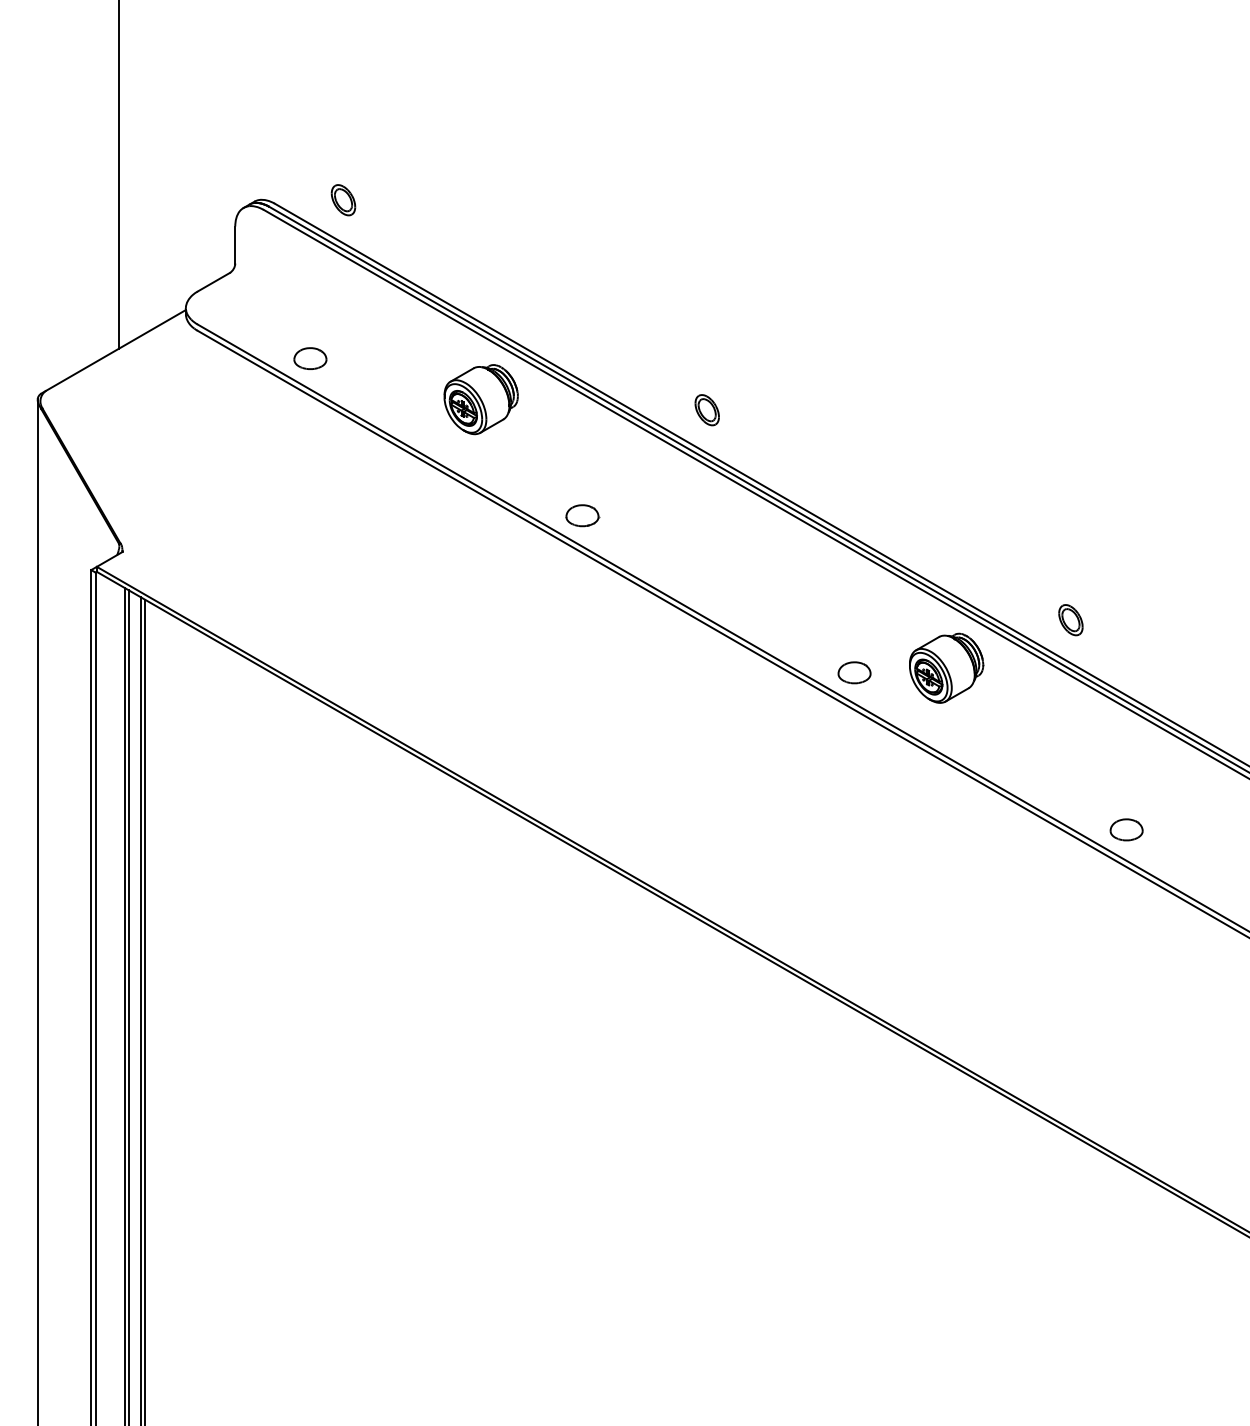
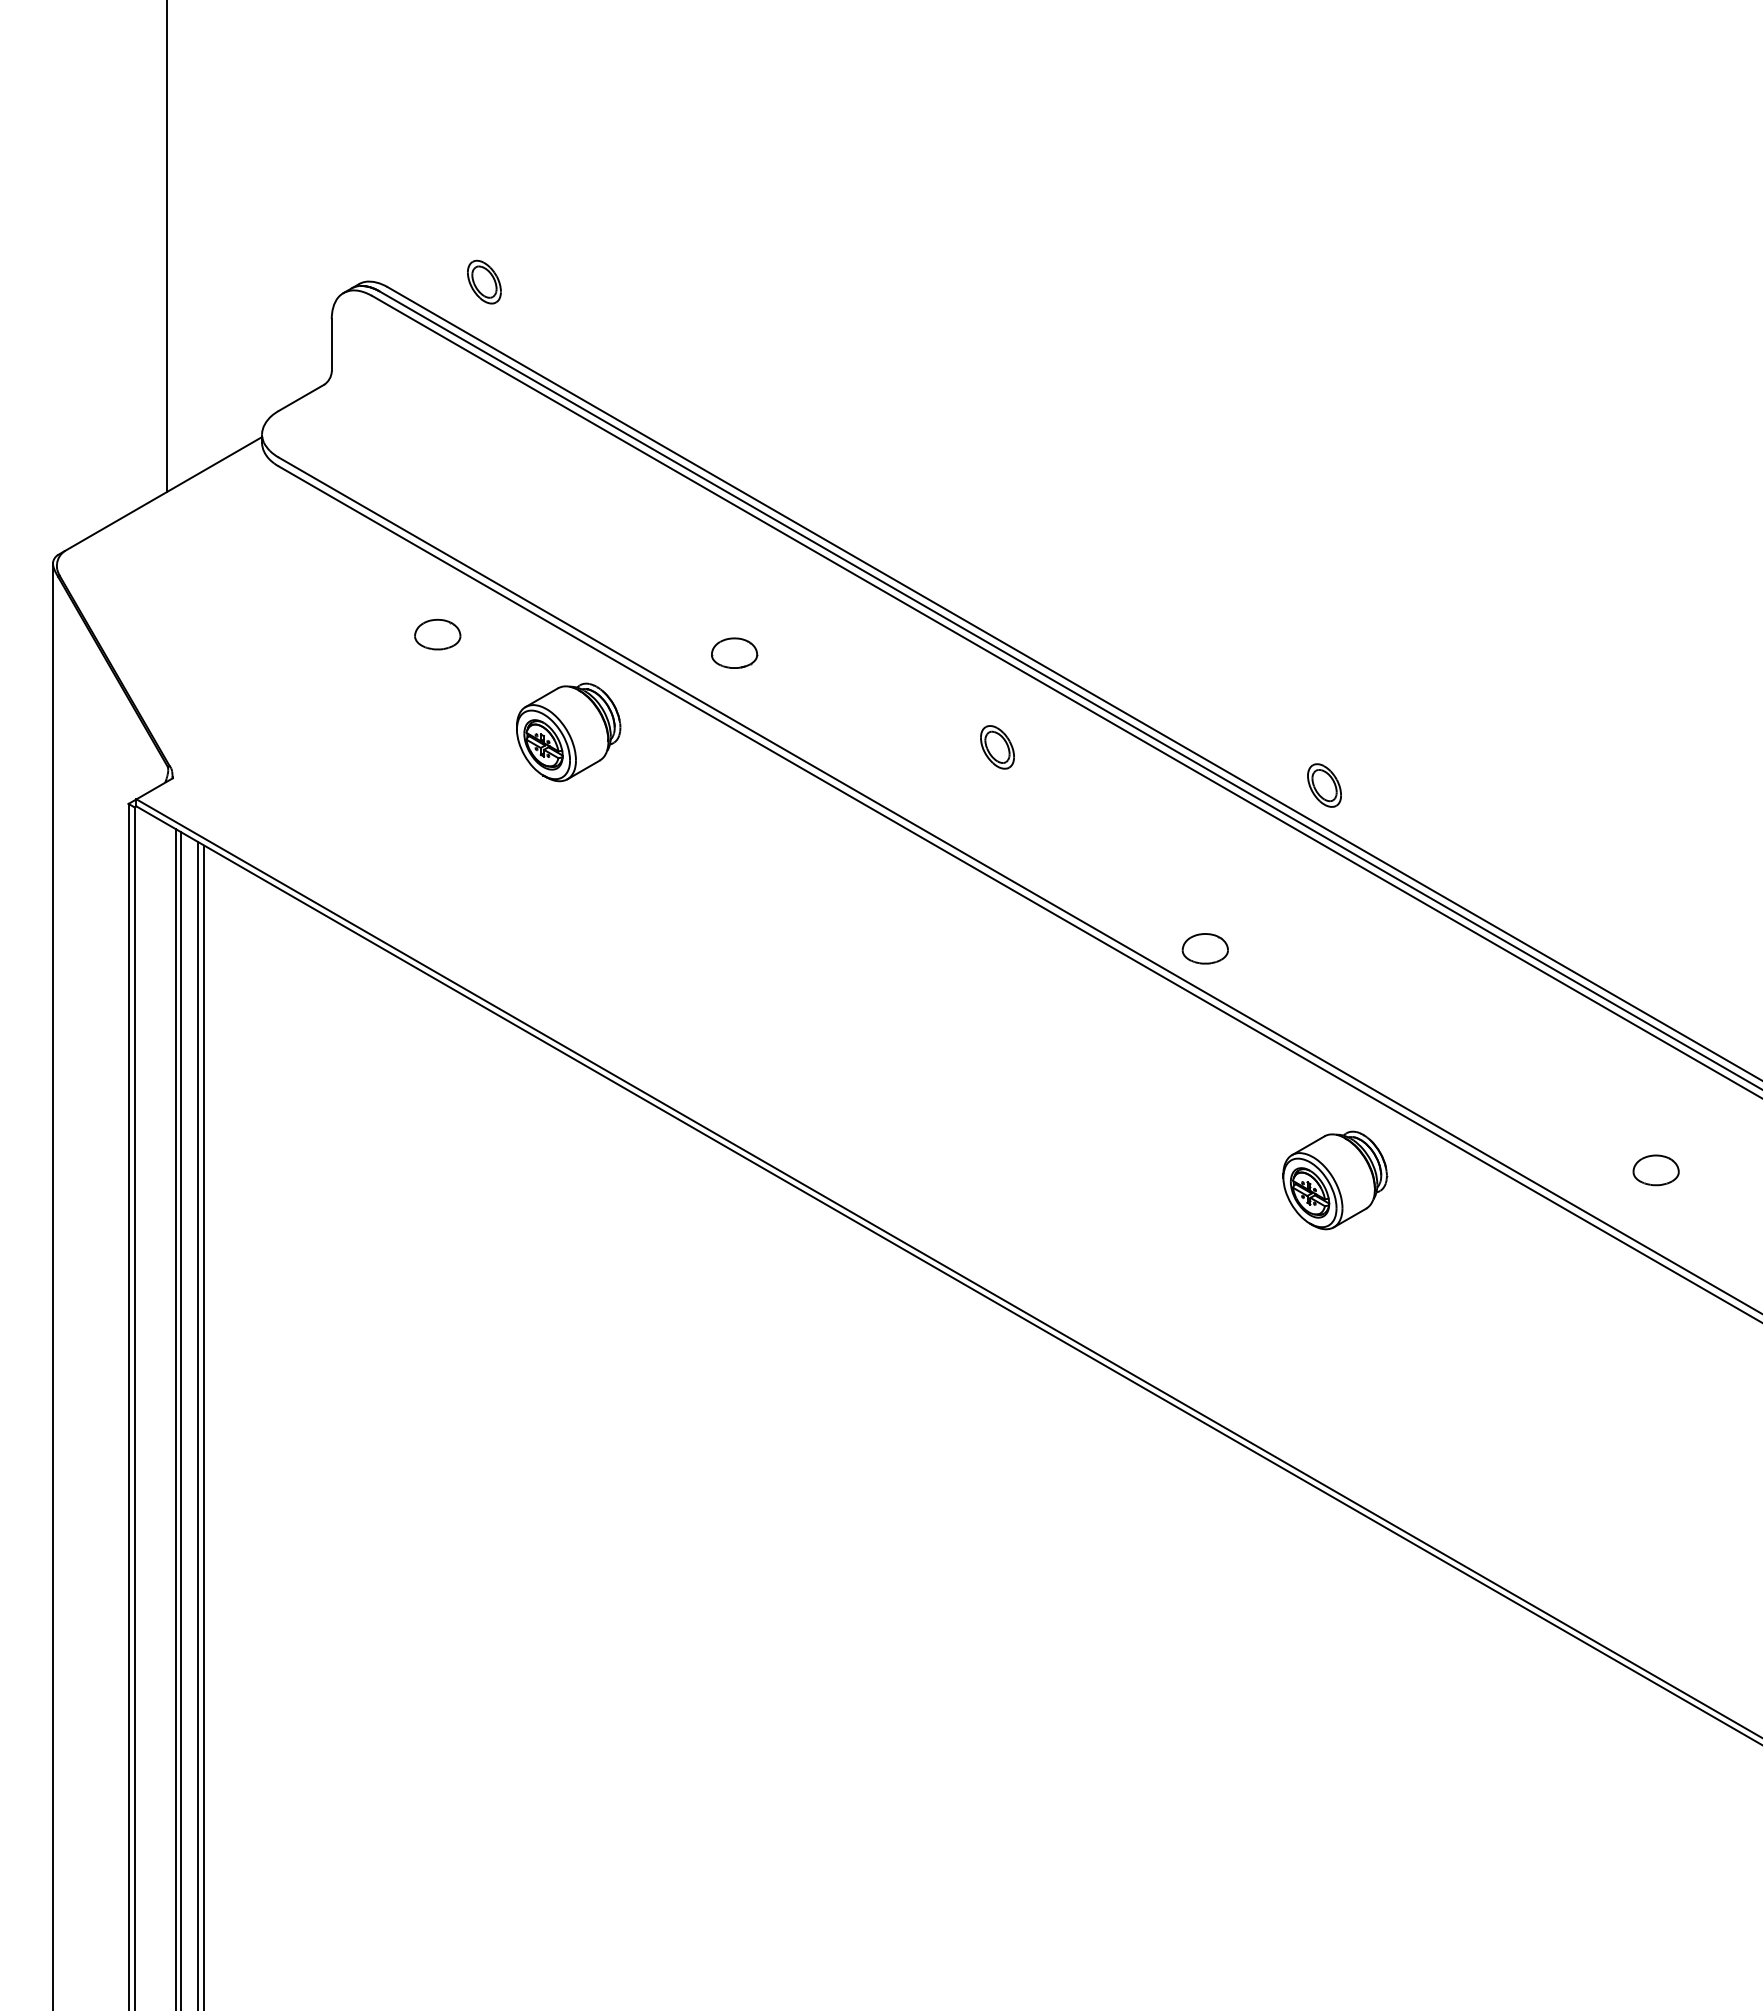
part: (310, 358) -> (437, 634), moved
part: (481, 399) -> (568, 732), moved
part: (707, 410) -> (997, 747), moved
part: (582, 515) -> (734, 652), moved
part: (1070, 620) -> (1324, 785), moved
part: (946, 668) -> (1335, 1180), moved
part: (1126, 829) -> (1655, 1170), moved

